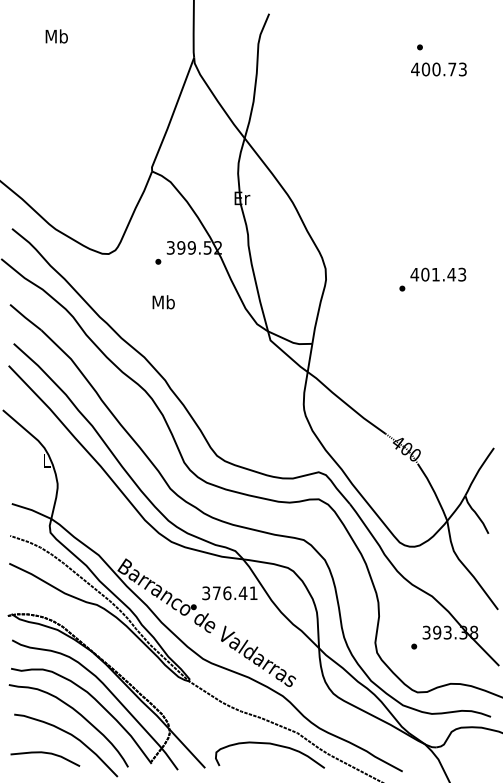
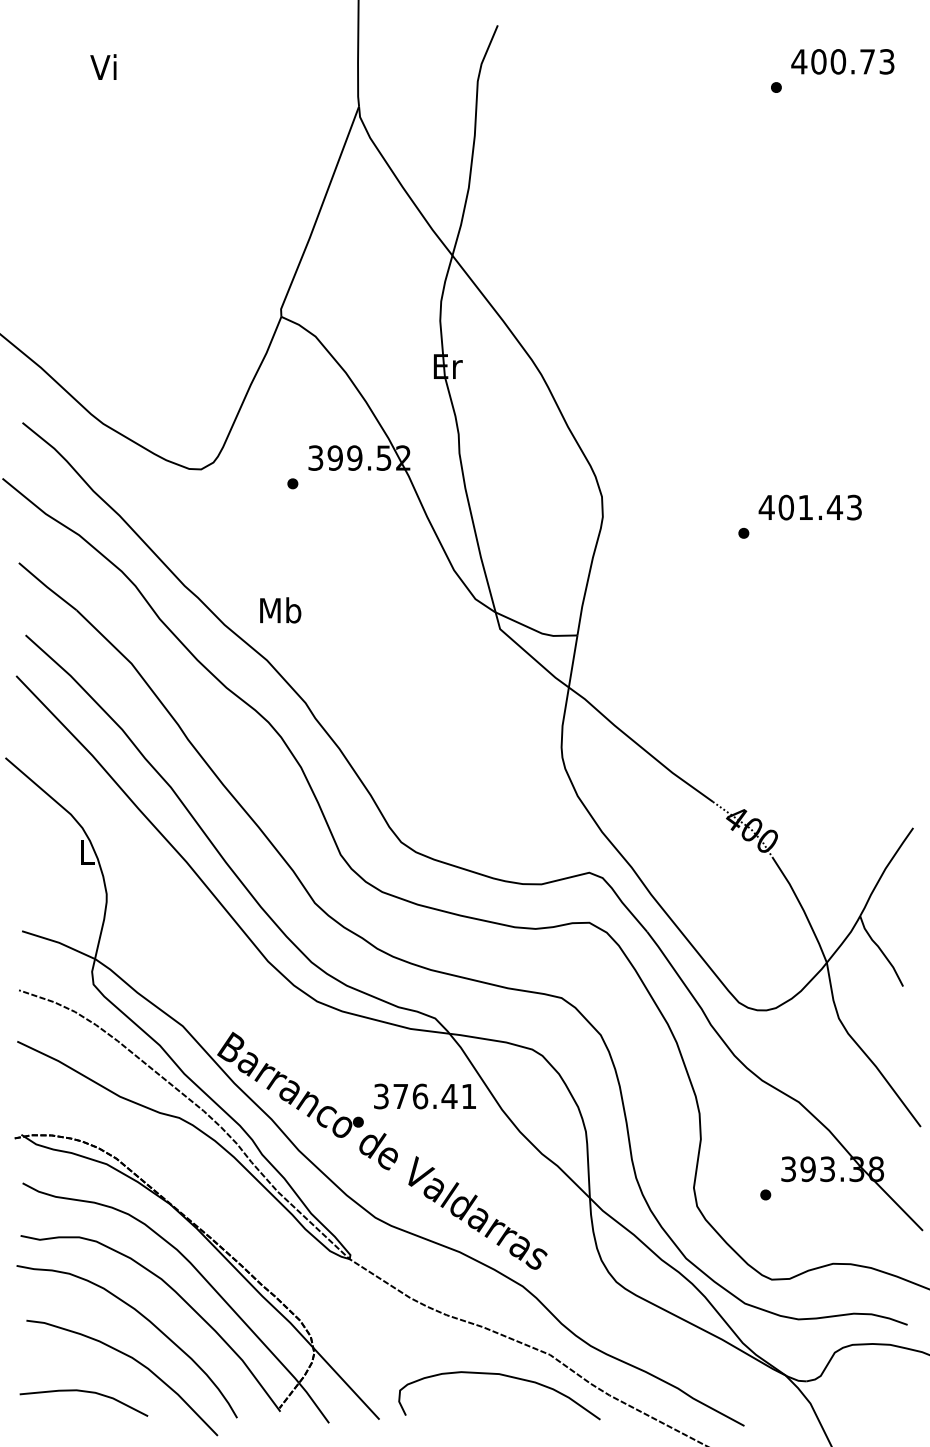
text: (56, 36) -> (104, 67), Mb -> Vi
text: (438, 69) -> (842, 61), moved
text: (163, 302) -> (280, 610), moved

